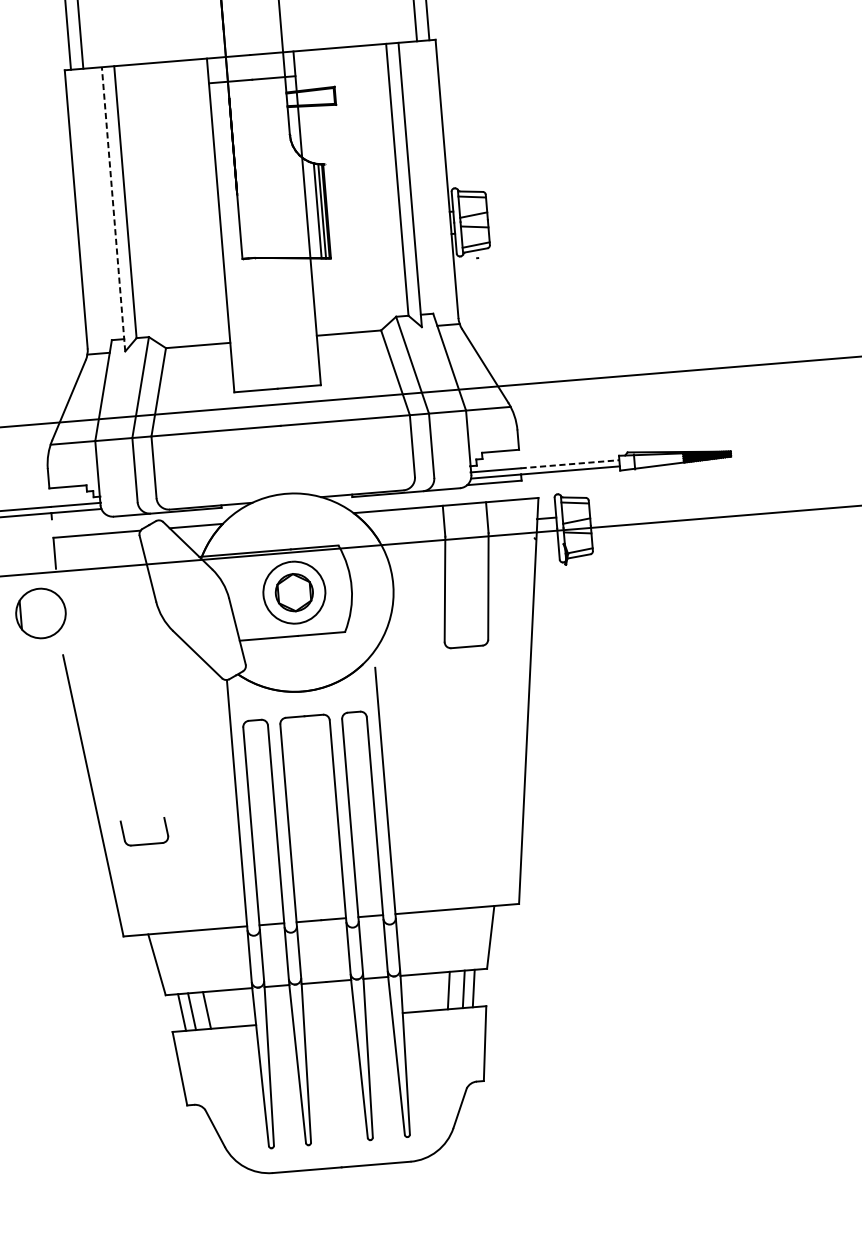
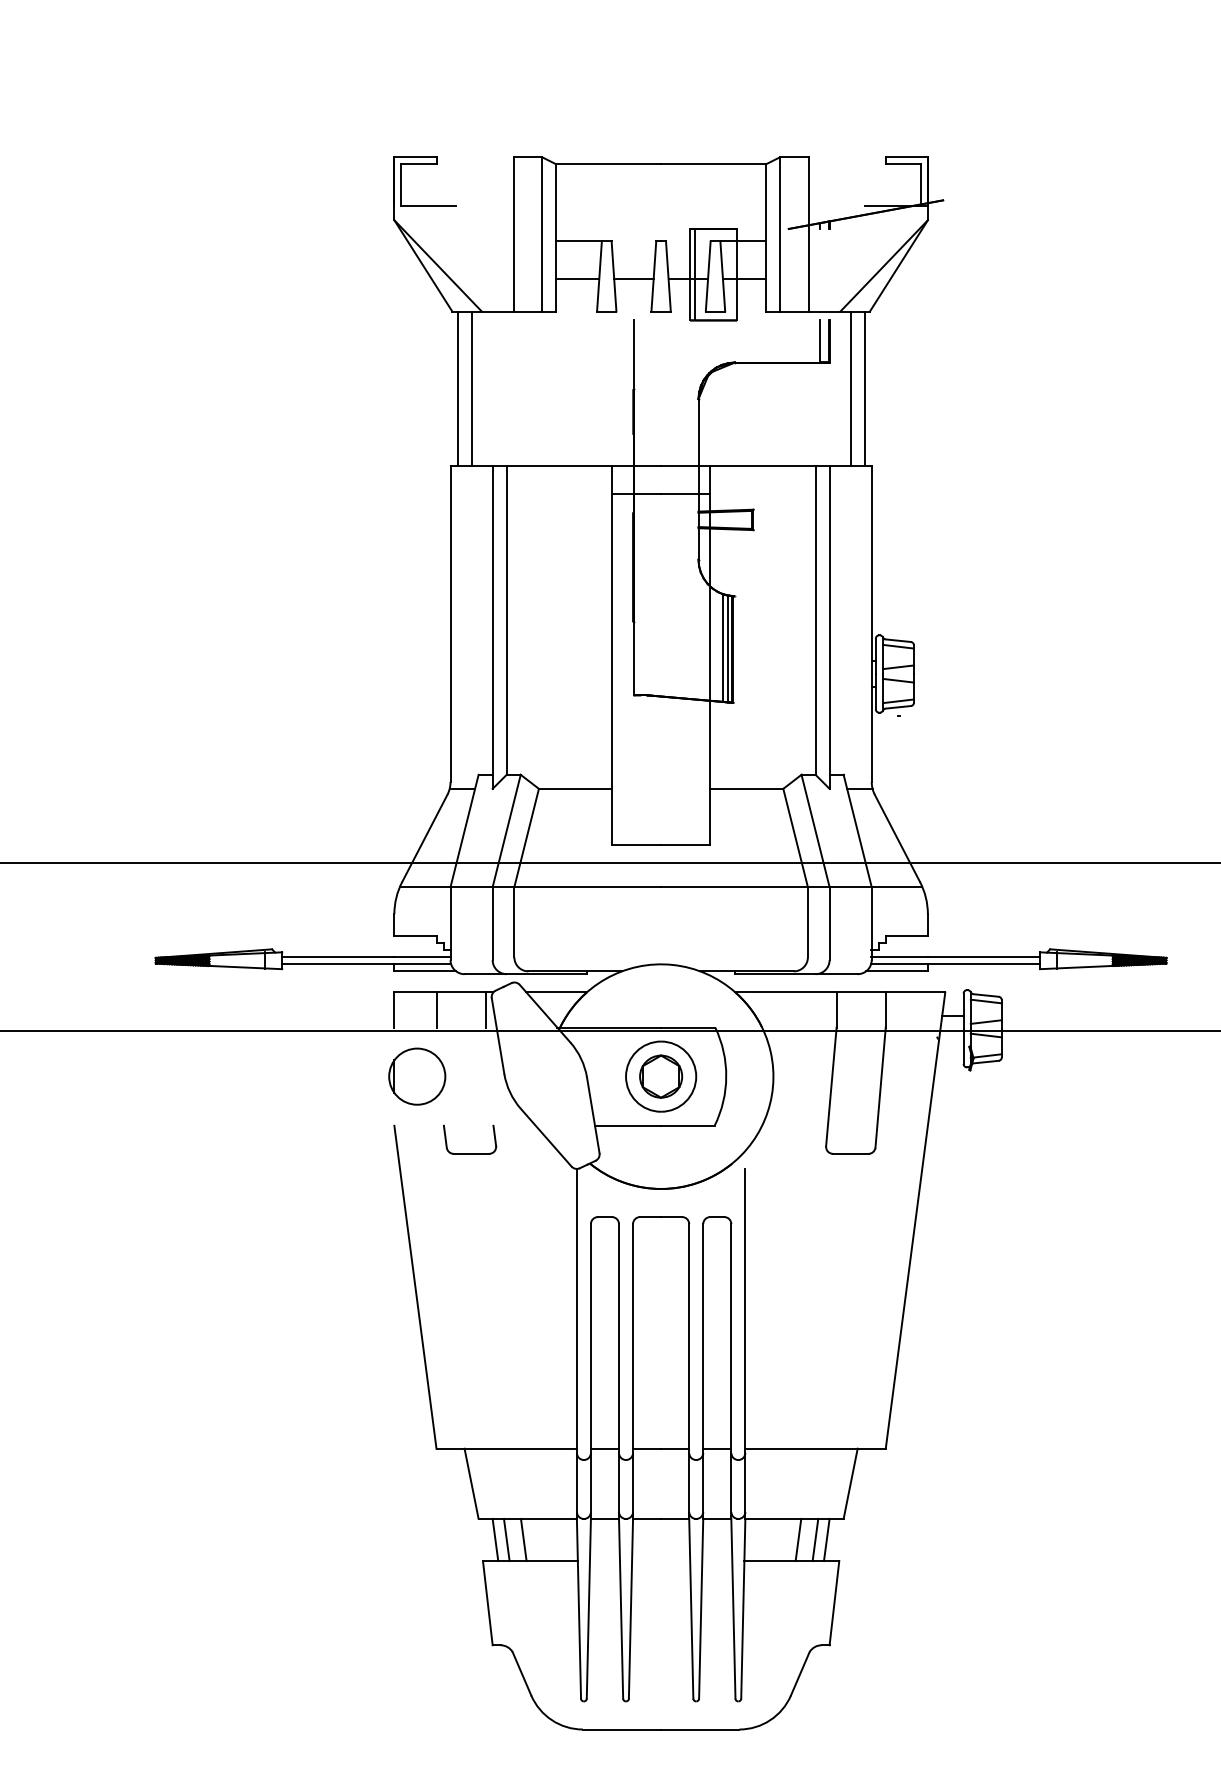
line: (113, 208) -> (492, 626), dashed -> solid
line: (570, 464) -> (984, 957), dashed -> solid
line: (79, 517) -> (425, 971), added
line: (134, 546) -> (485, 1009), added
line: (91, 549) -> (436, 1009), added
part: (41, 613) -> (417, 1076), moved
part: (146, 844) -> (470, 1153), moved

